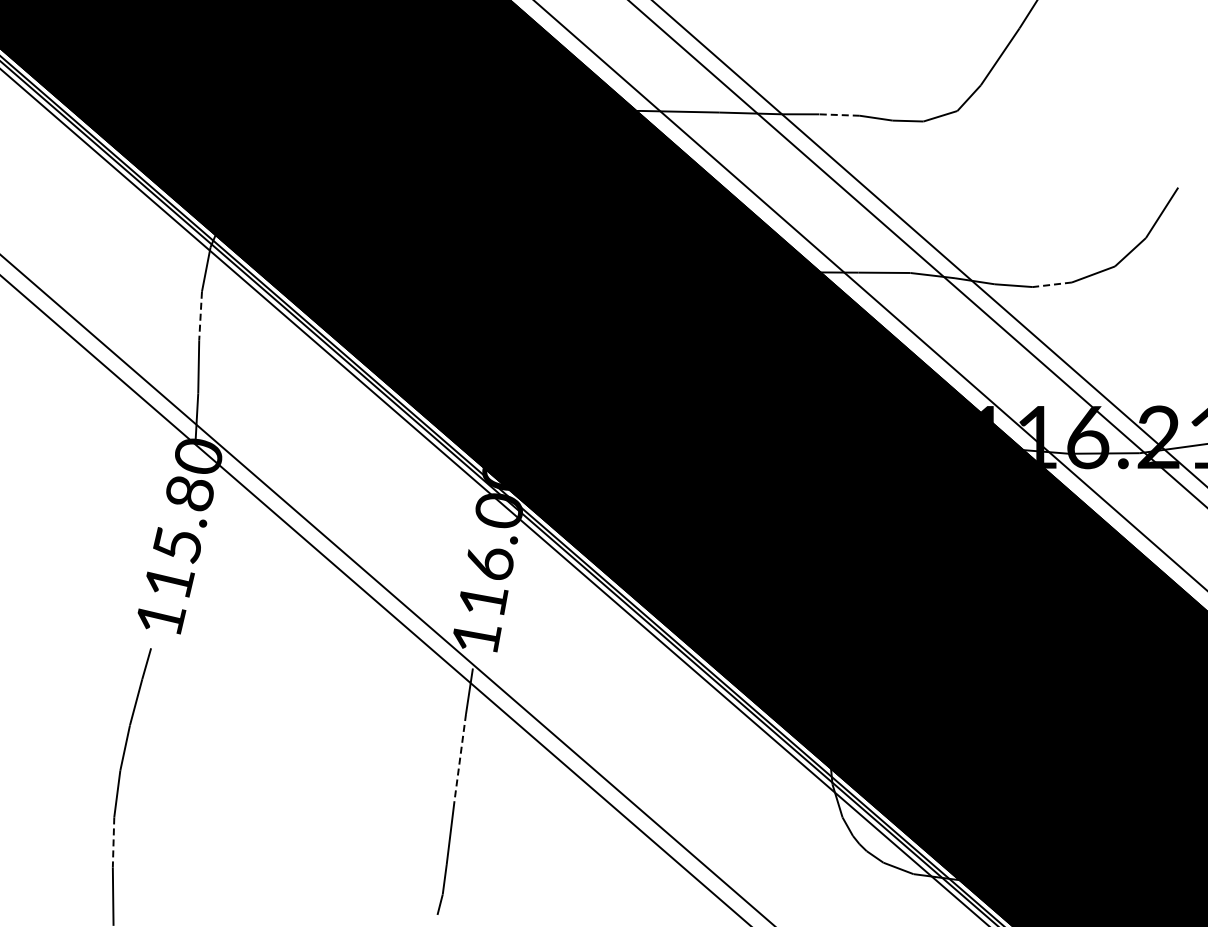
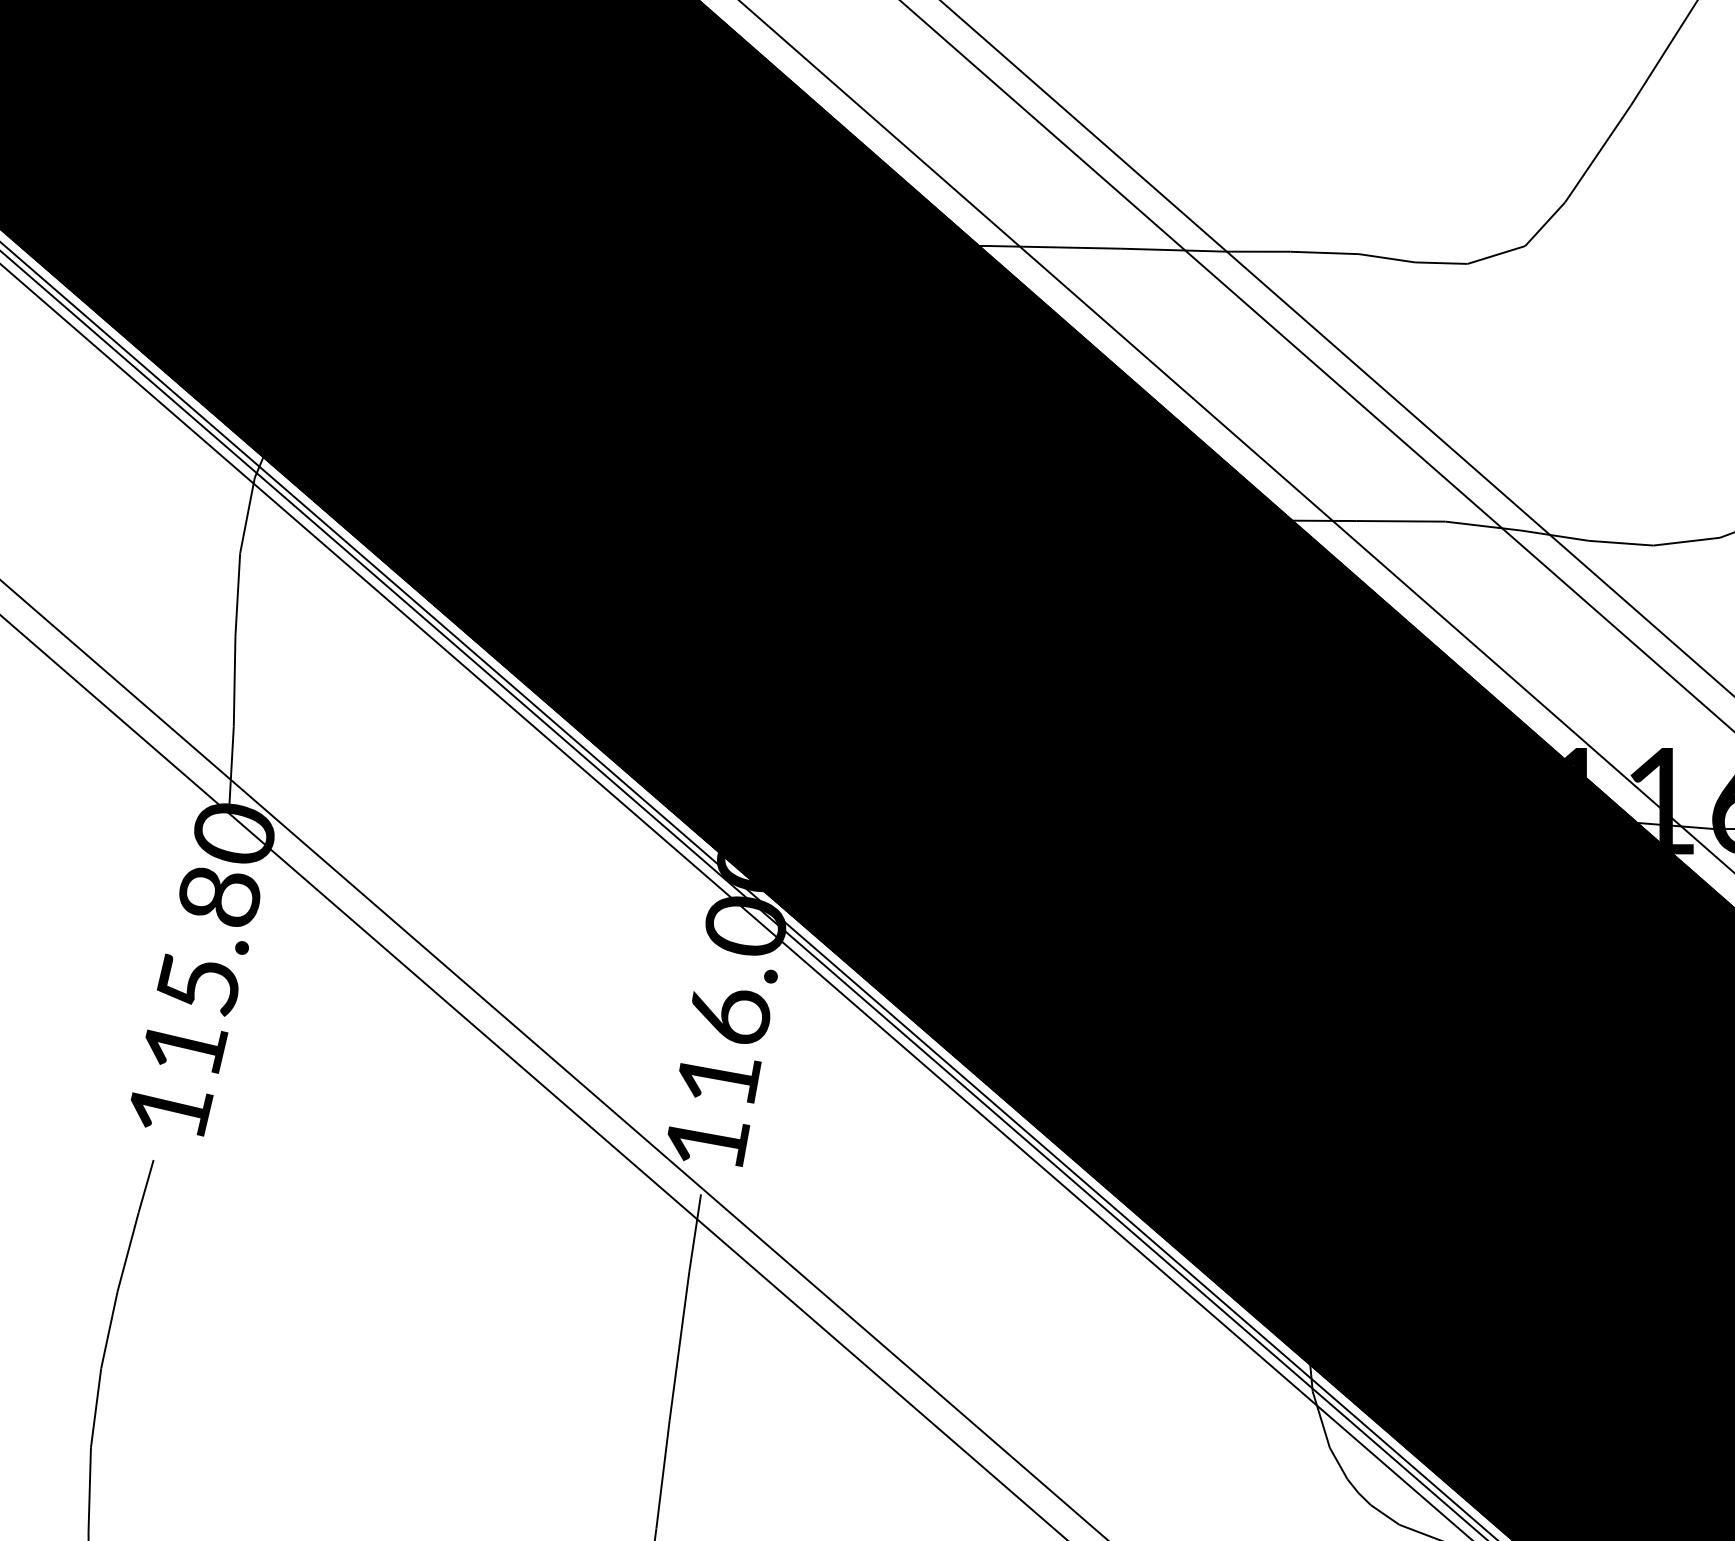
line: (839, 115) -> (1324, 253), dashed -> solid
line: (1052, 284) -> (1686, 541), dashed -> solid
line: (200, 316) -> (237, 595), dashed -> solid
line: (460, 757) -> (679, 1345), dashed -> solid
line: (113, 842) -> (89, 1490), dashed -> solid

